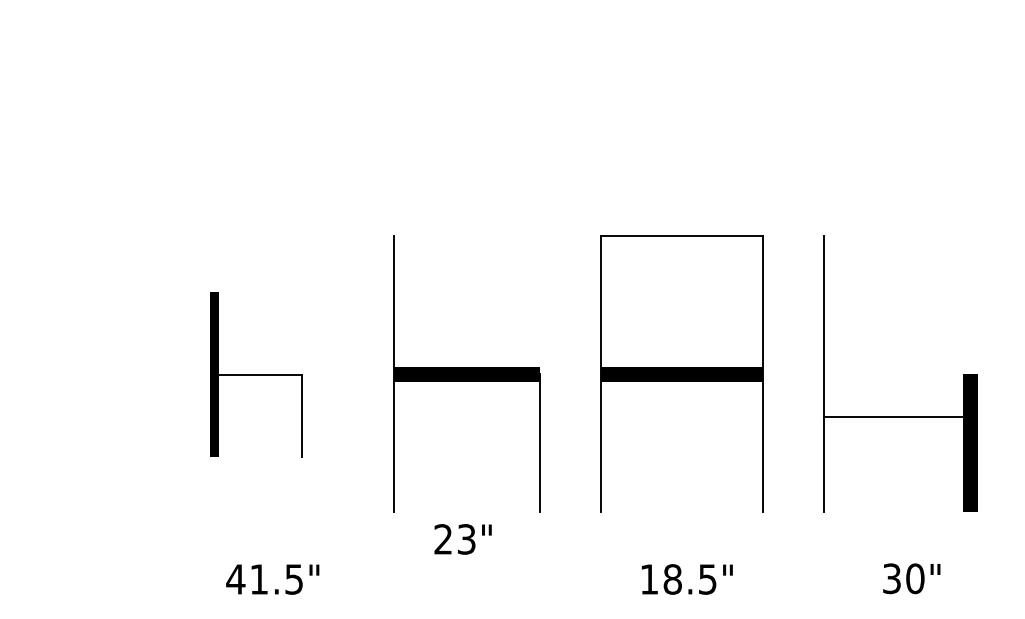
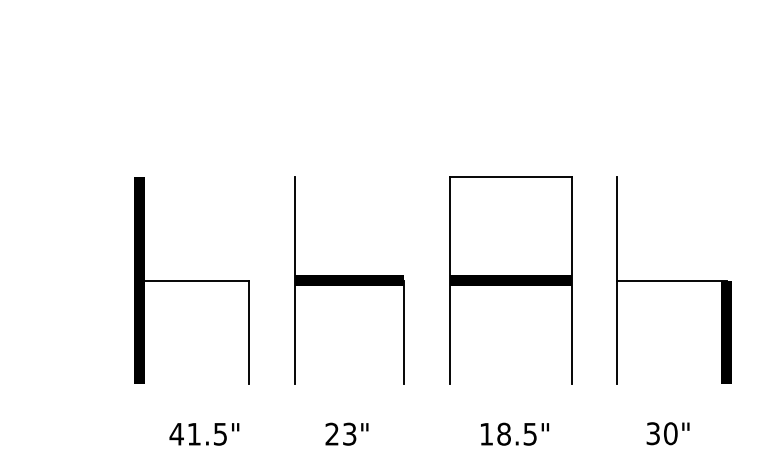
part: (255, 374) -> (191, 280), size x1.67
line: (896, 416) -> (671, 280), moved
text: (462, 538) -> (346, 433), moved
text: (910, 578) -> (667, 433), moved

